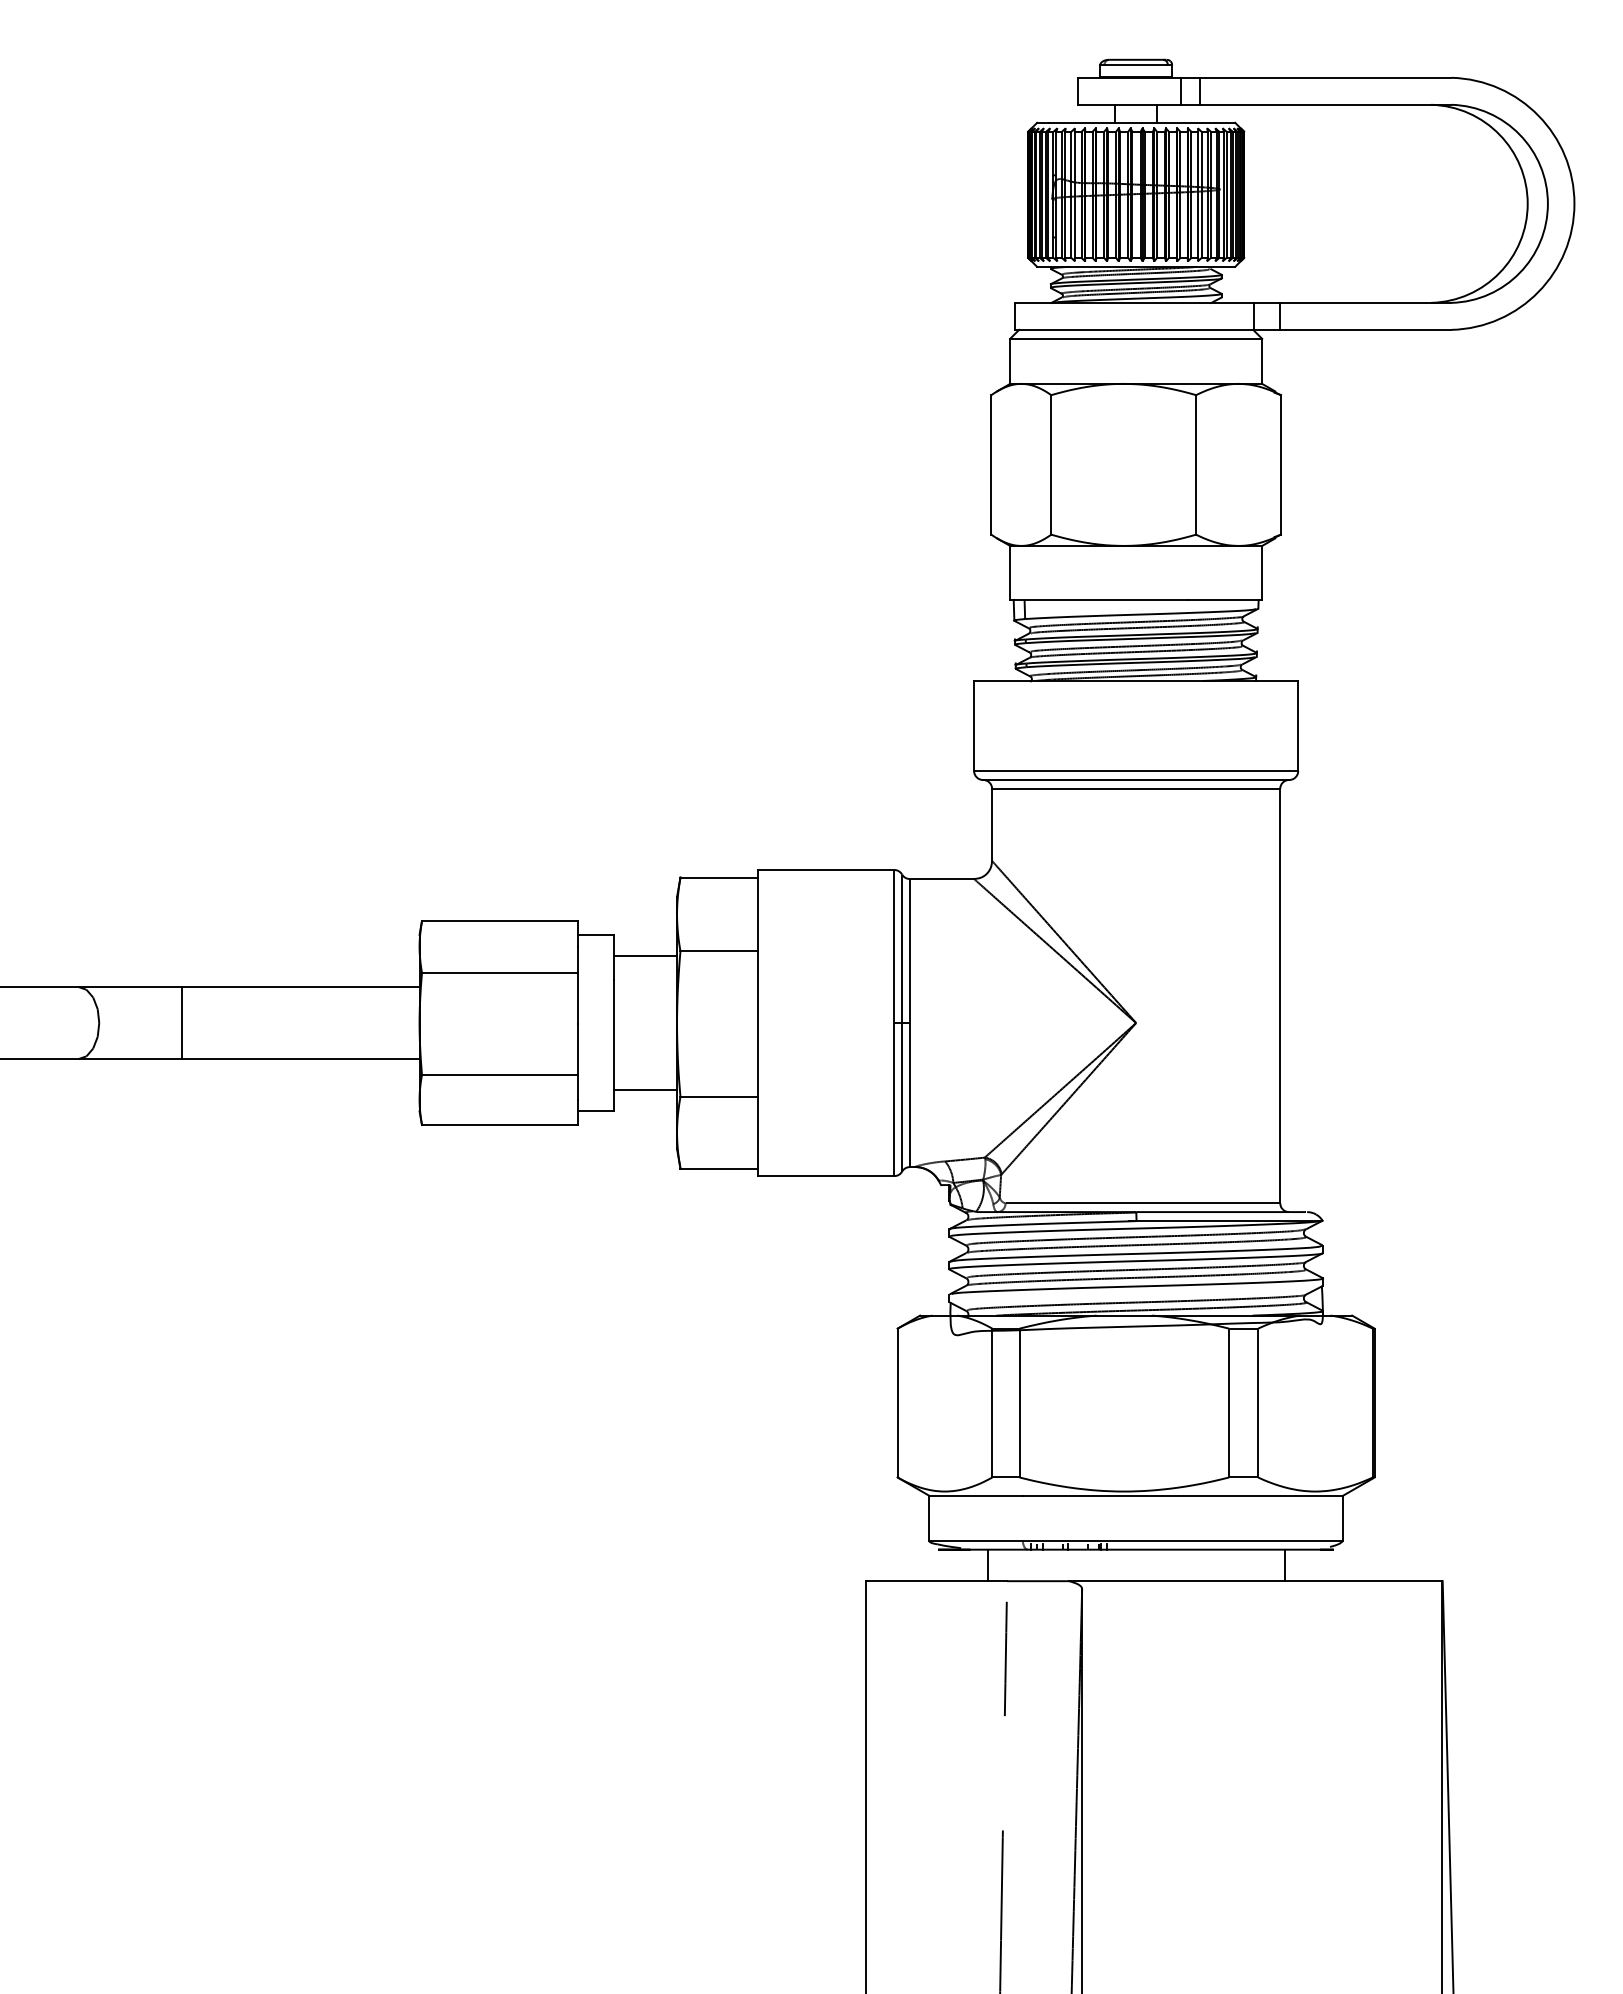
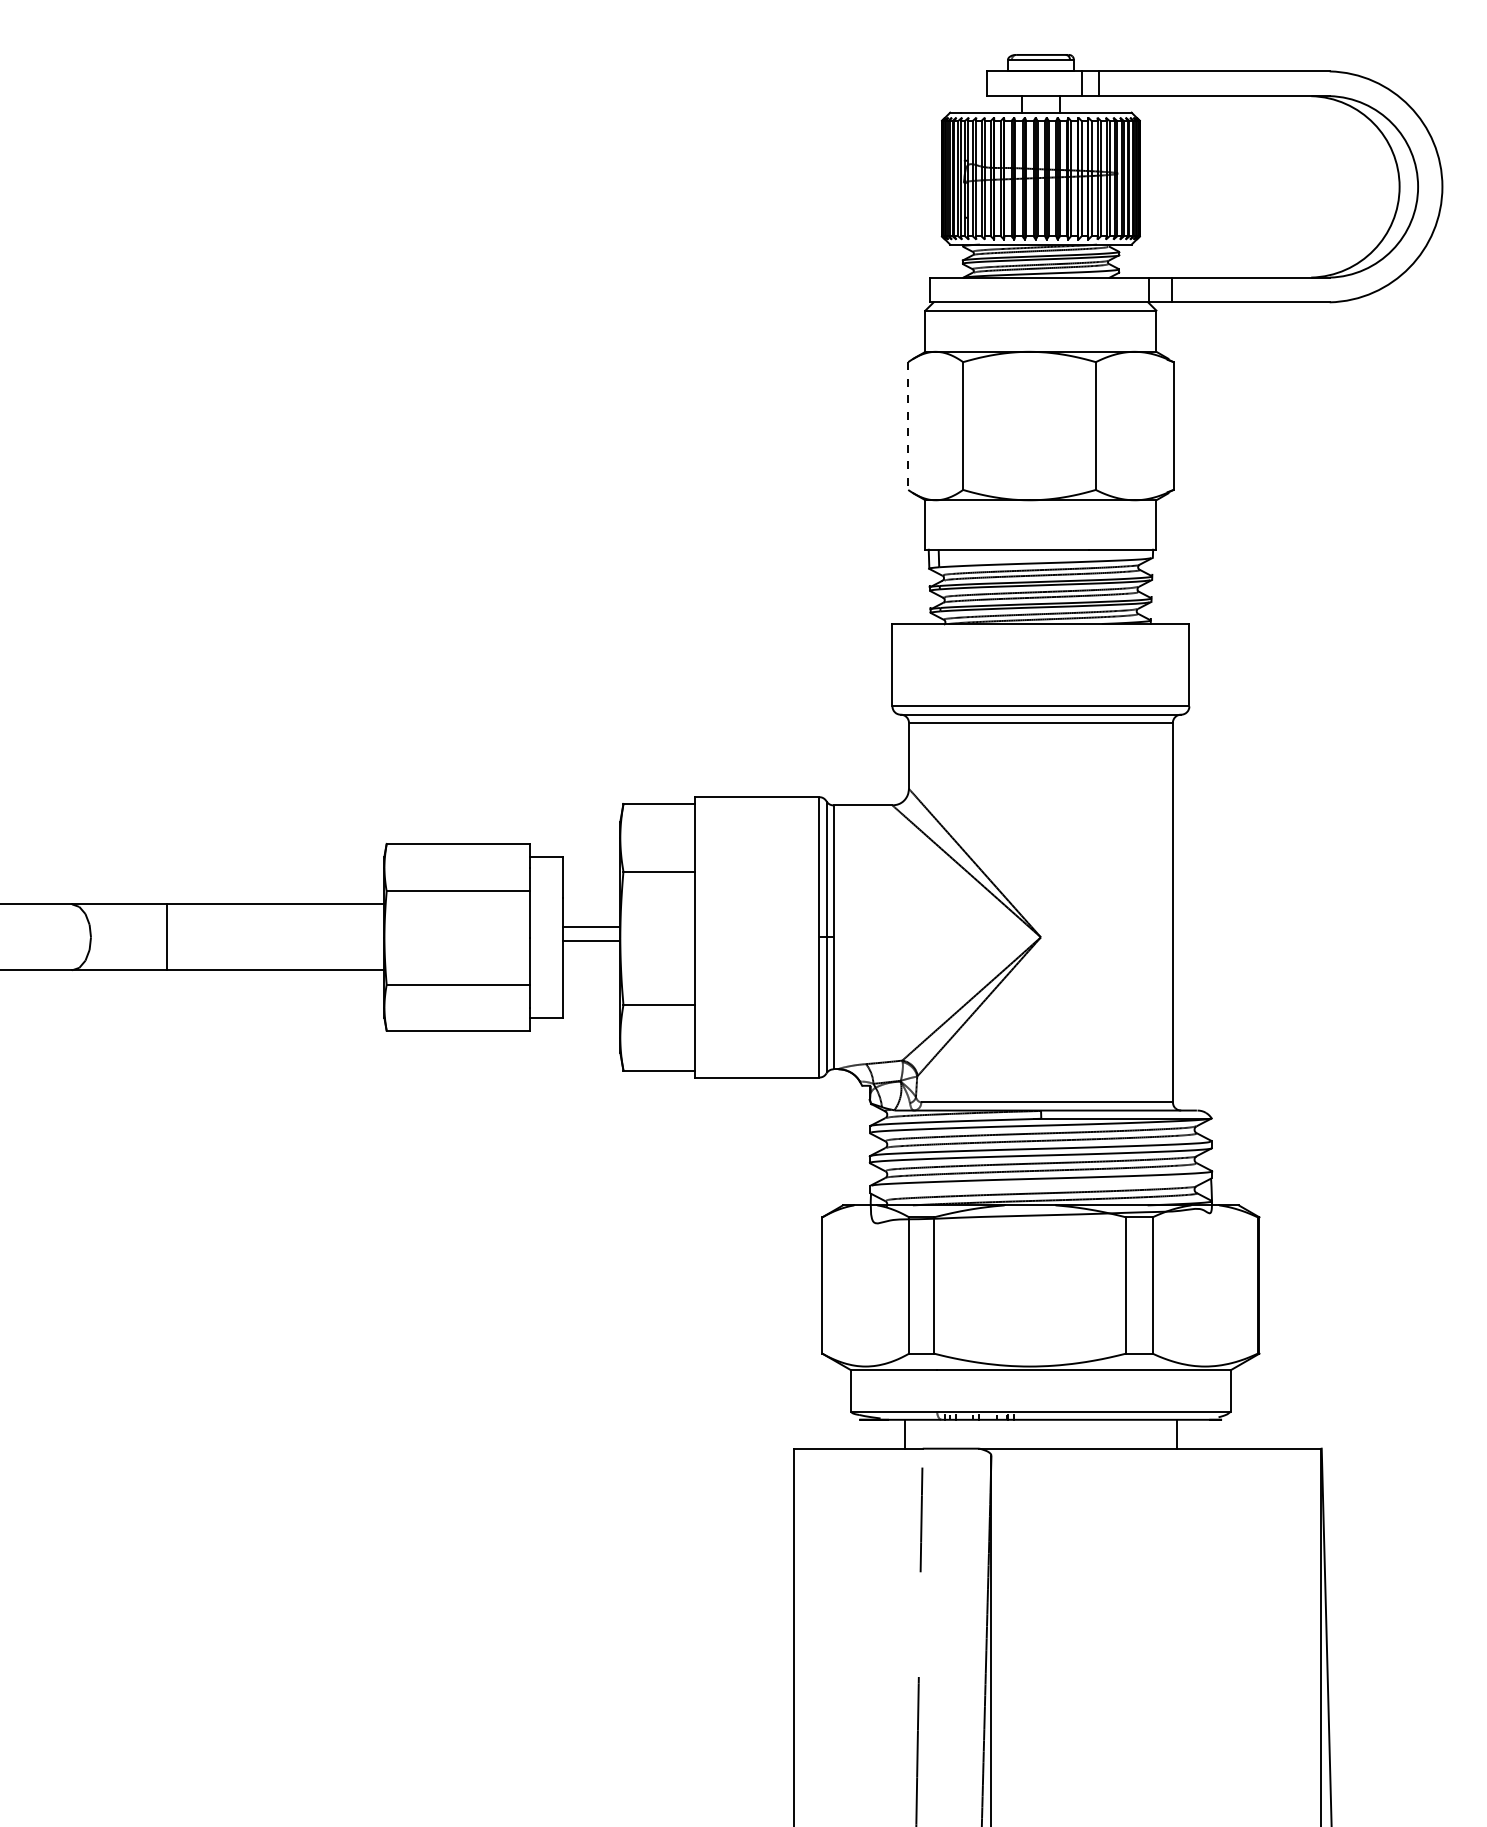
line: (991, 464) -> (908, 425), solid -> dashed
line: (645, 956) -> (591, 926), moved
line: (645, 1089) -> (591, 940), moved

